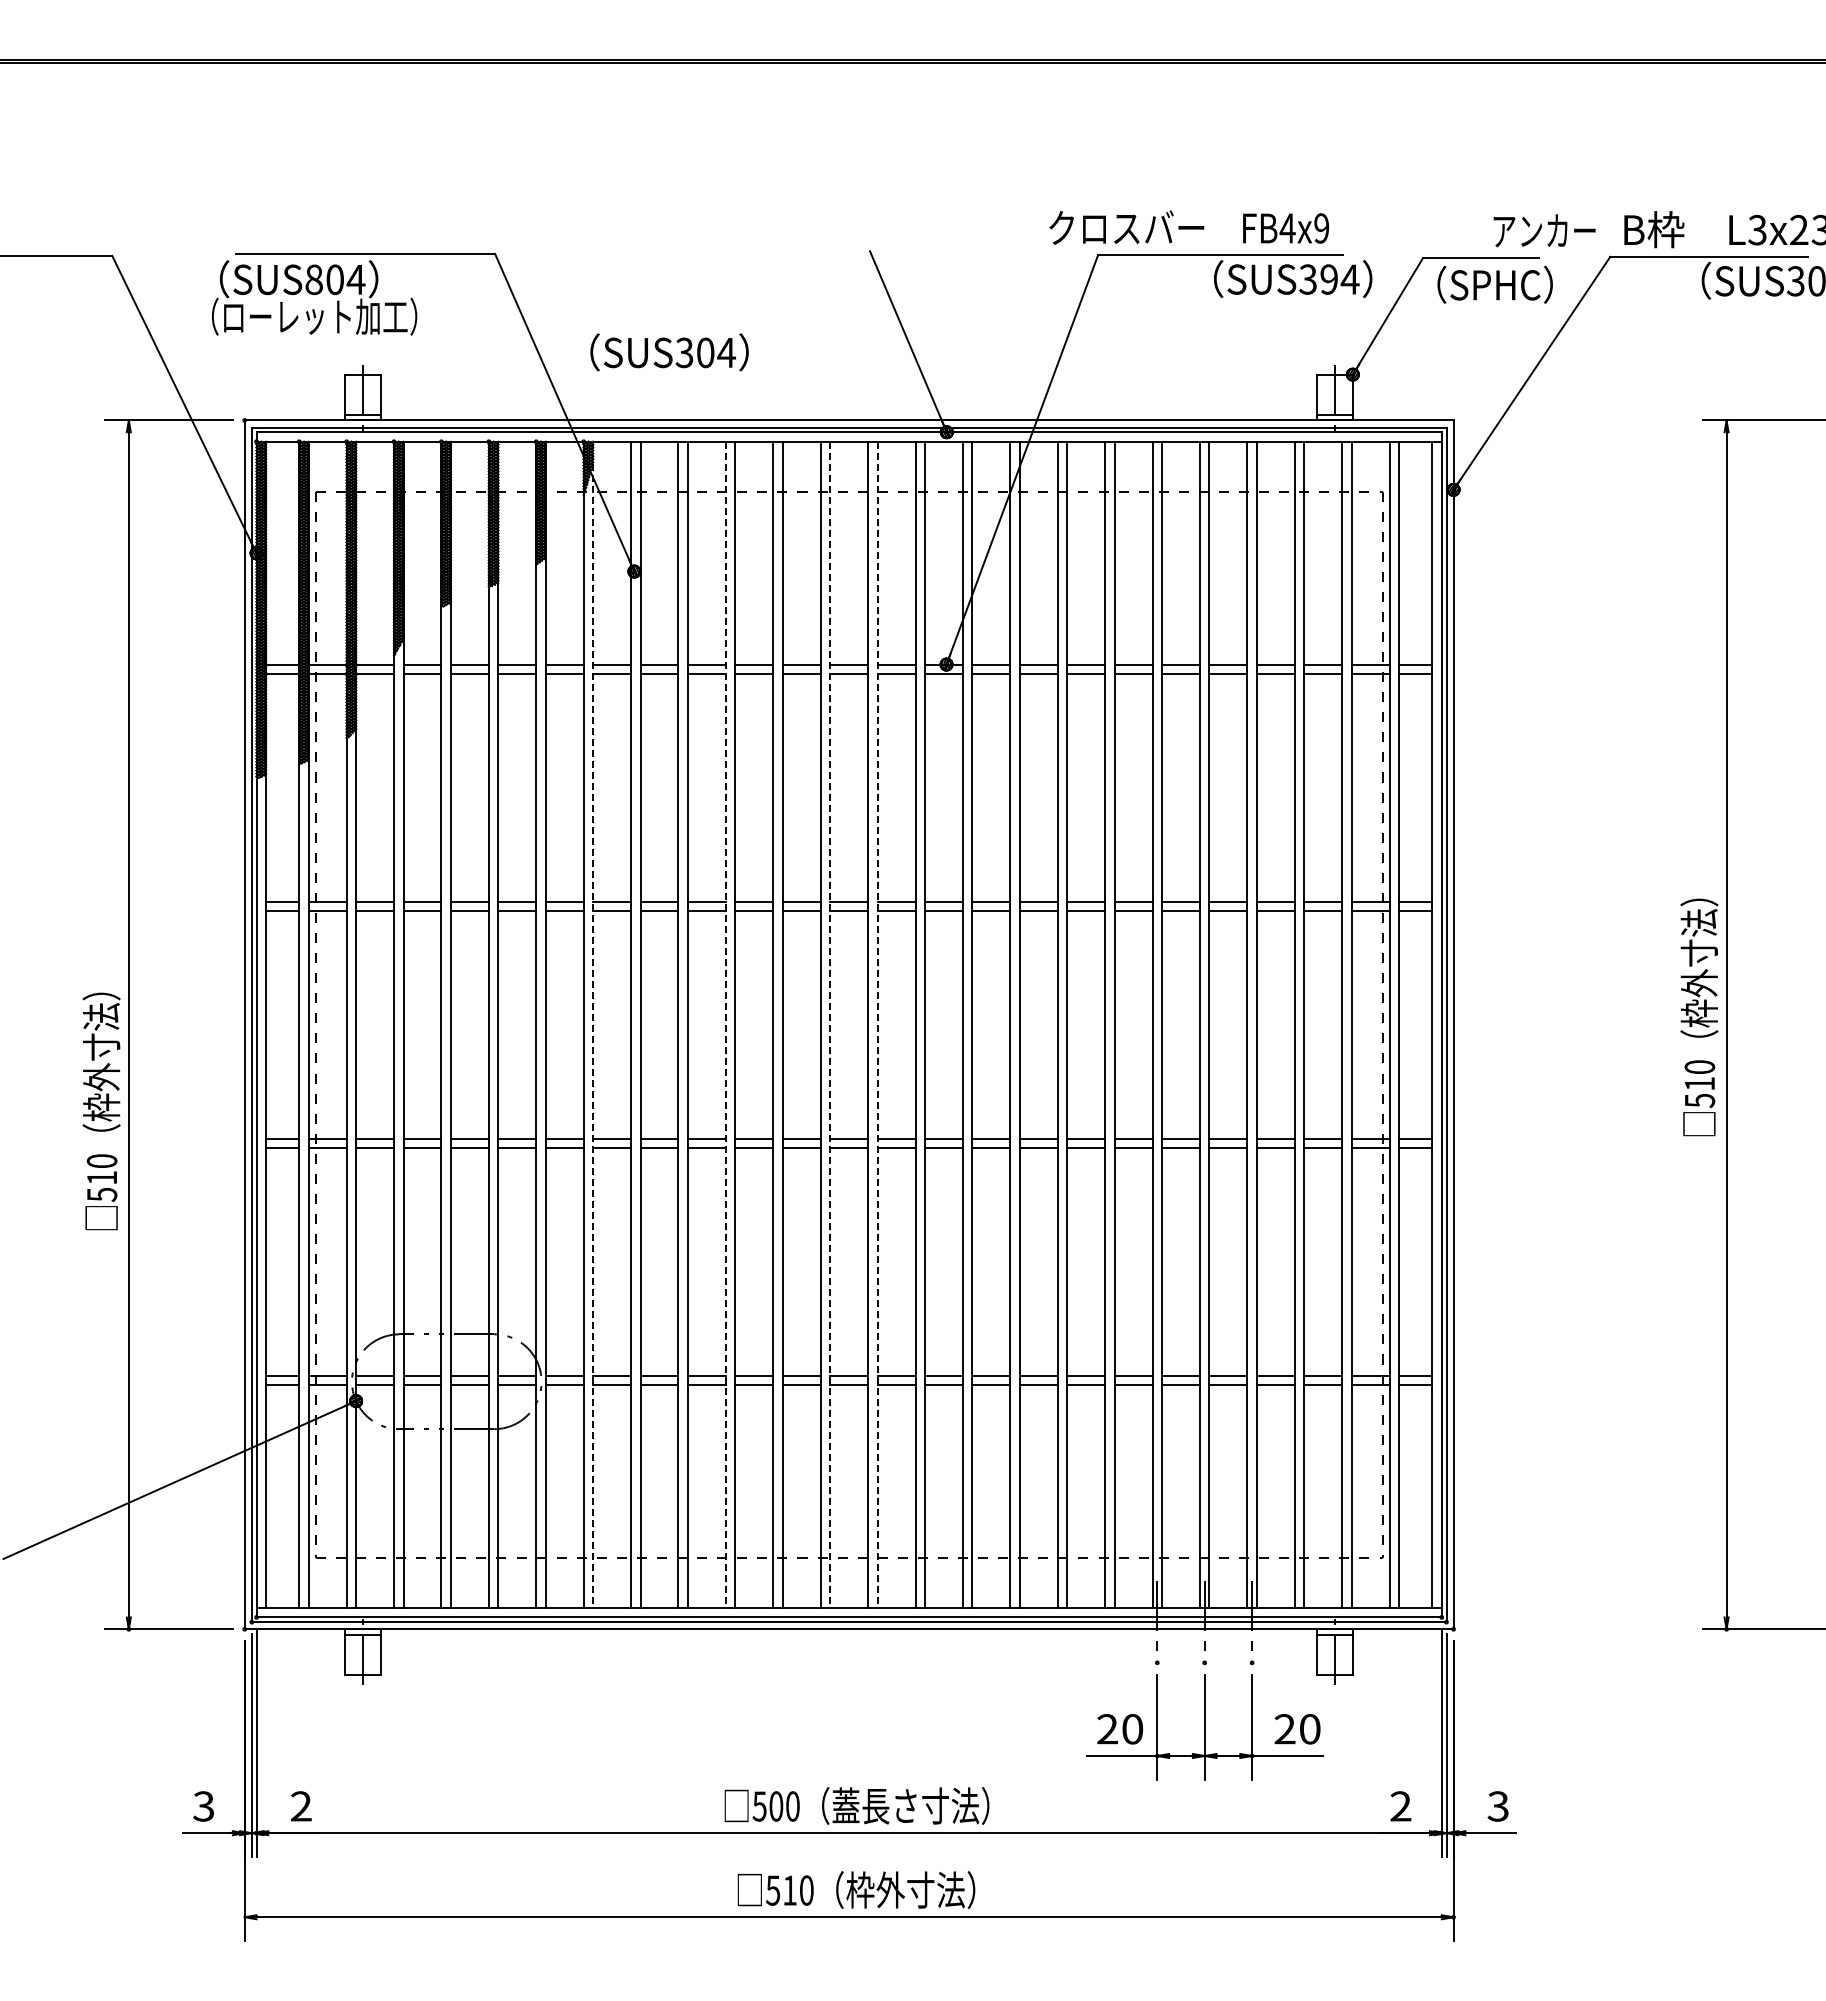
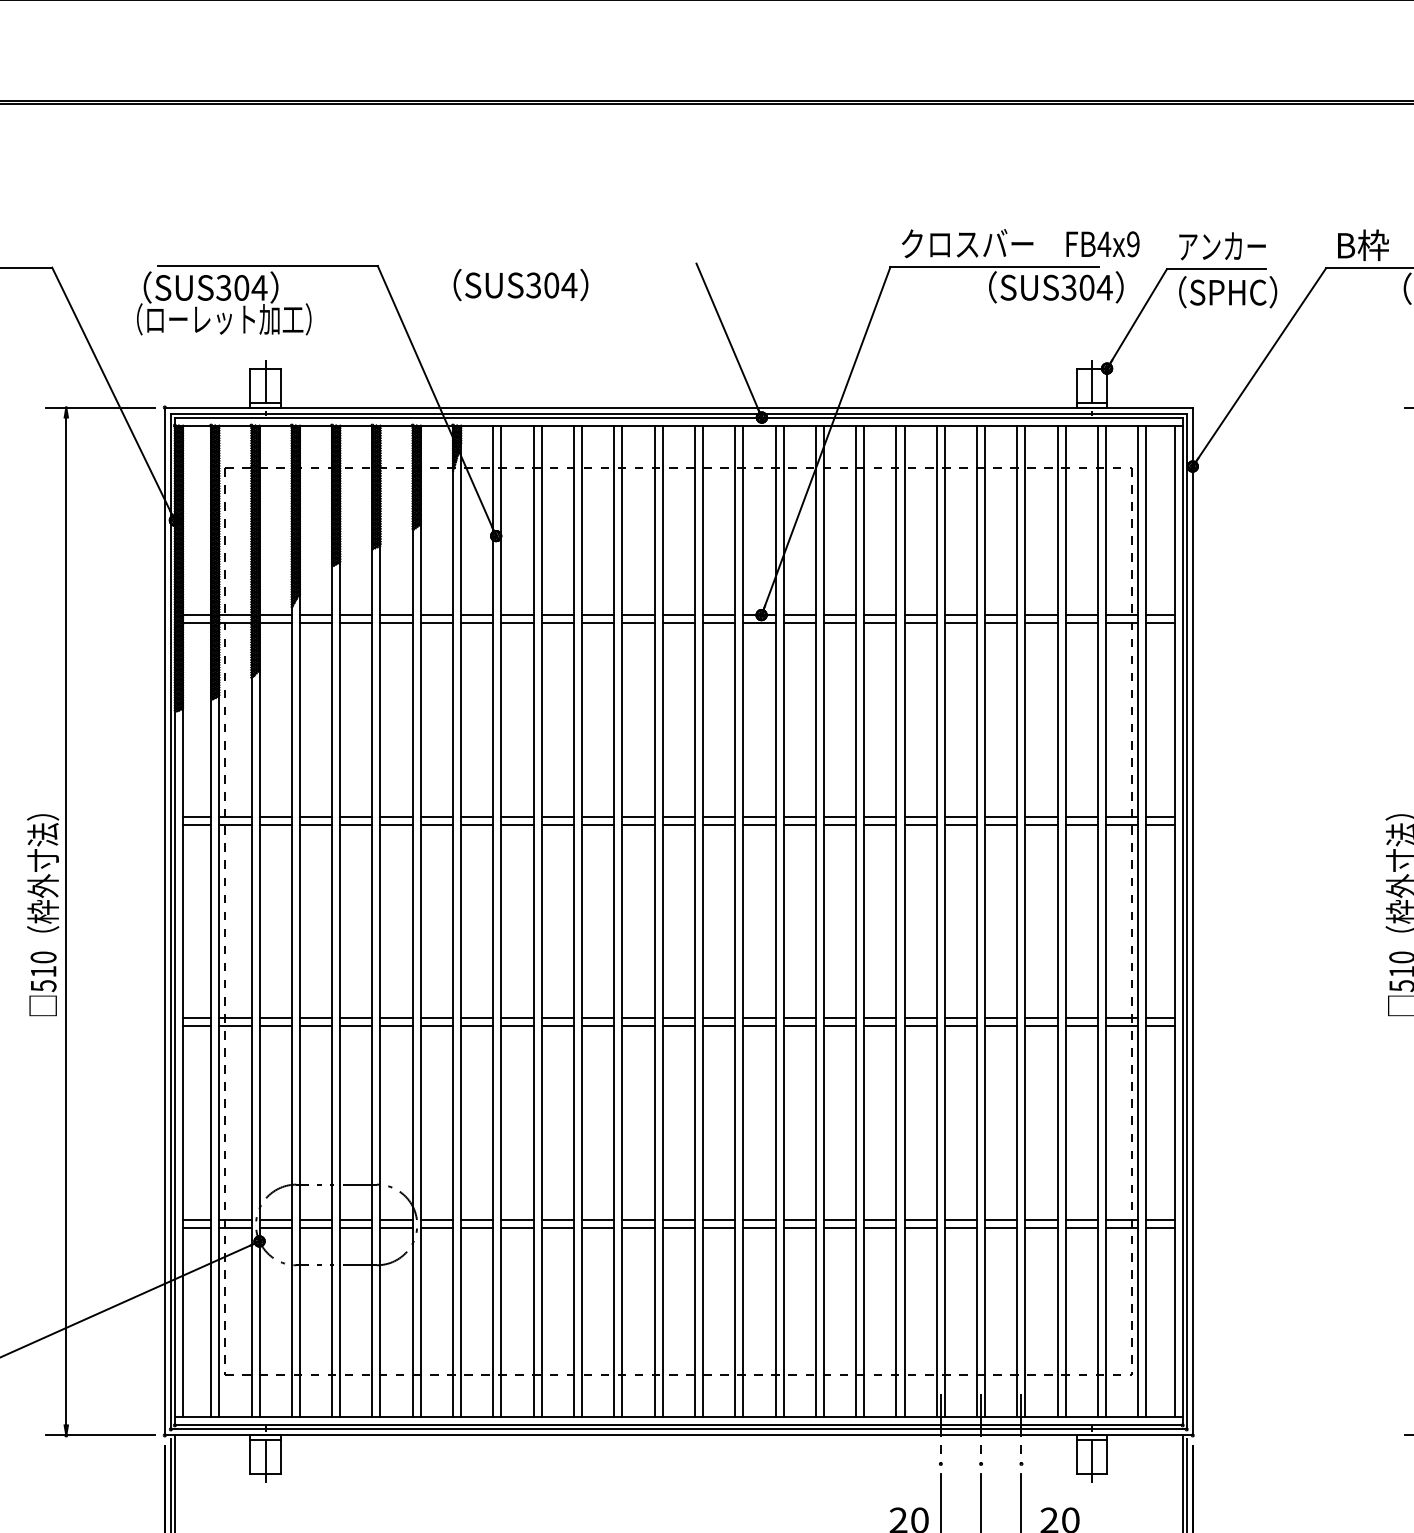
text: (1188, 227) -> (1020, 243), moved
text: (1544, 230) -> (1222, 246), moved
text: (313, 279) -> (223, 287), SUS804 -> SUS304
text: (1328, 279) -> (1086, 287), SUS394 -> SUS304
text: (669, 352) -> (520, 285), moved
line: (593, 1025) -> (461, 922), dashed -> solid
line: (725, 1025) -> (573, 922), dashed -> solid
line: (830, 1025) -> (662, 922), dashed -> solid
line: (877, 1025) -> (702, 922), dashed -> solid
text: (101, 1111) -> (43, 915), moved

